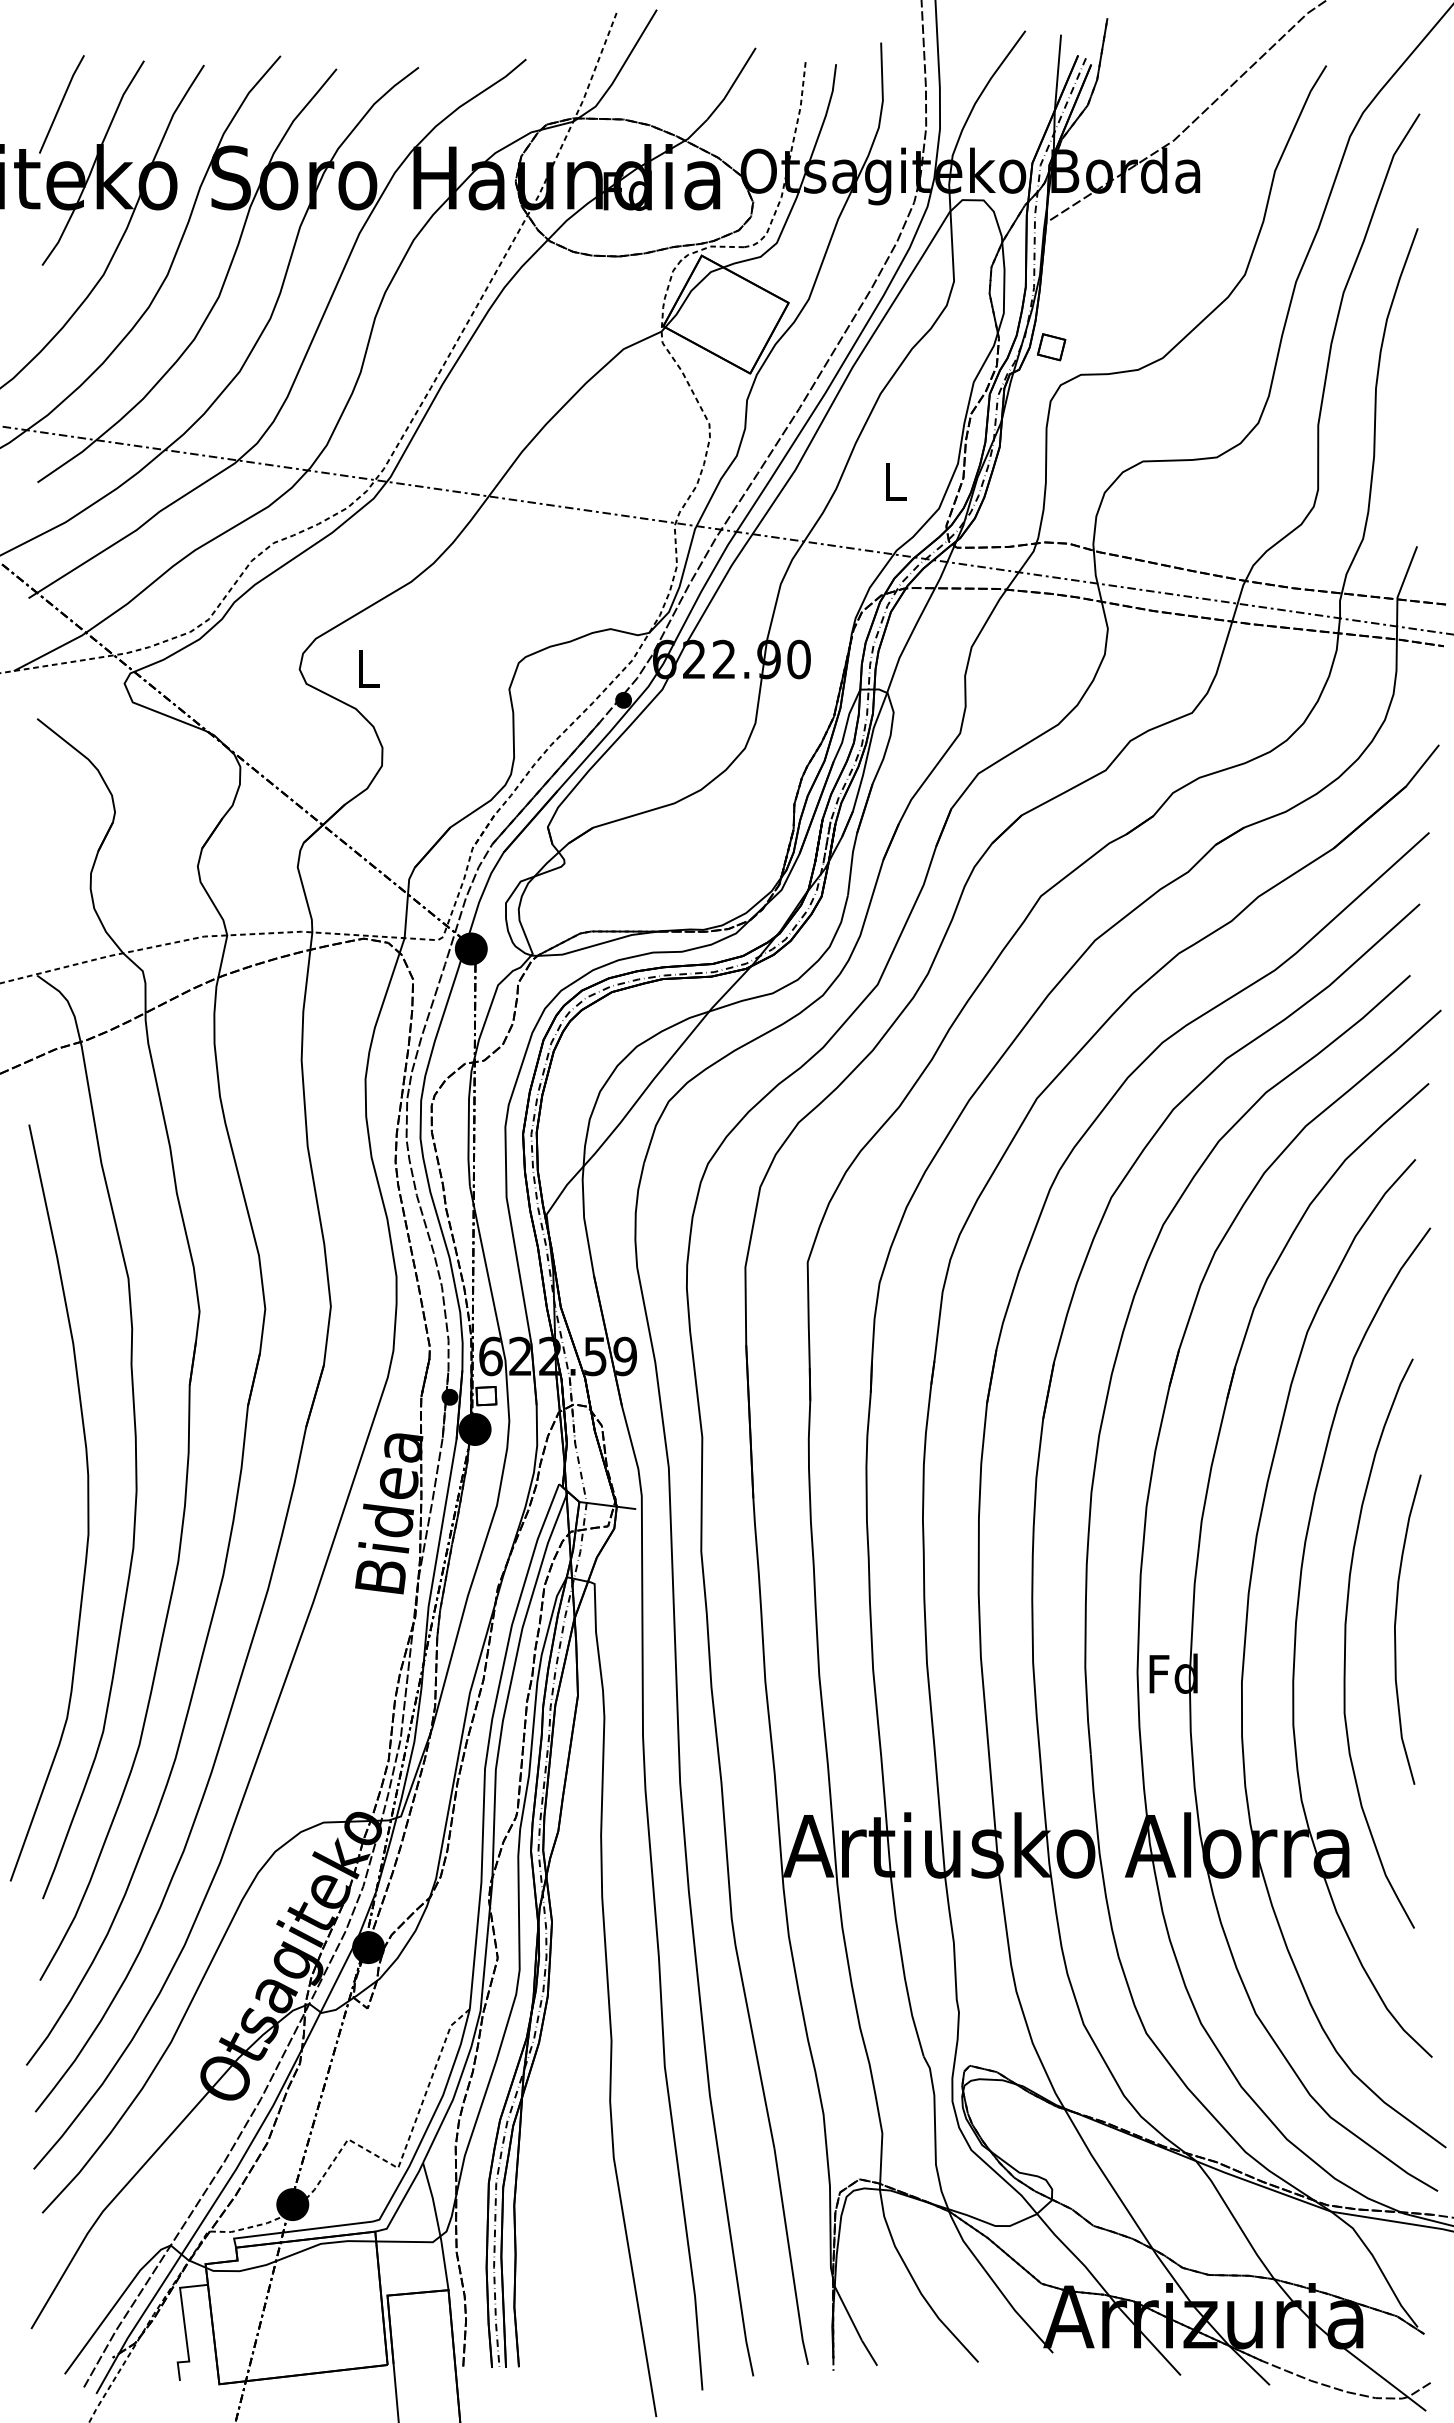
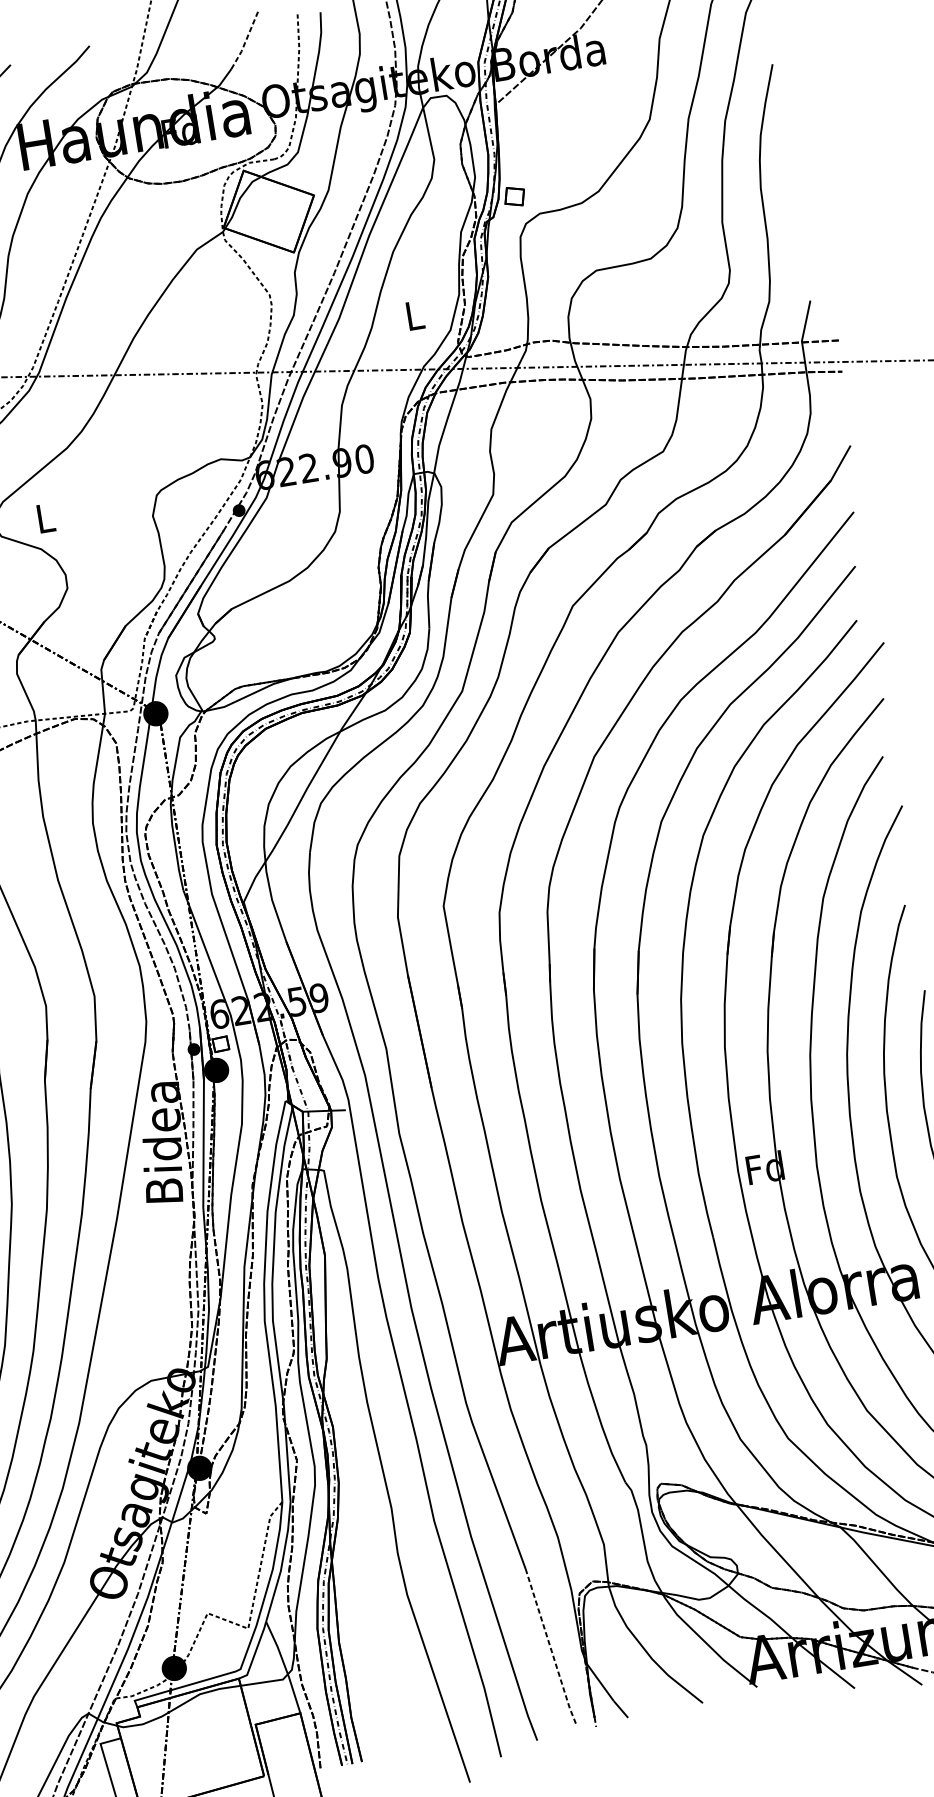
line: (732, 84) -> (245, 39), solid -> dashed
line: (790, 2258) -> (550, 1648), solid -> dashed

